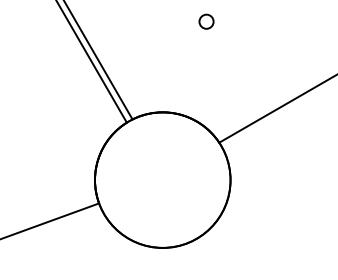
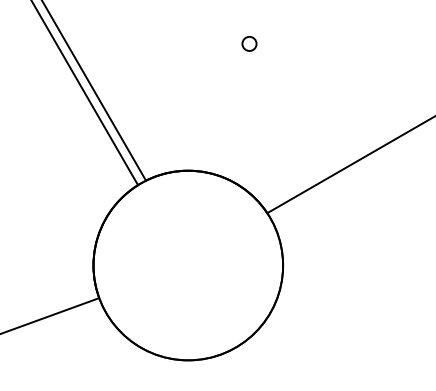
circle: (206, 21) -> (249, 43), size x0.71

